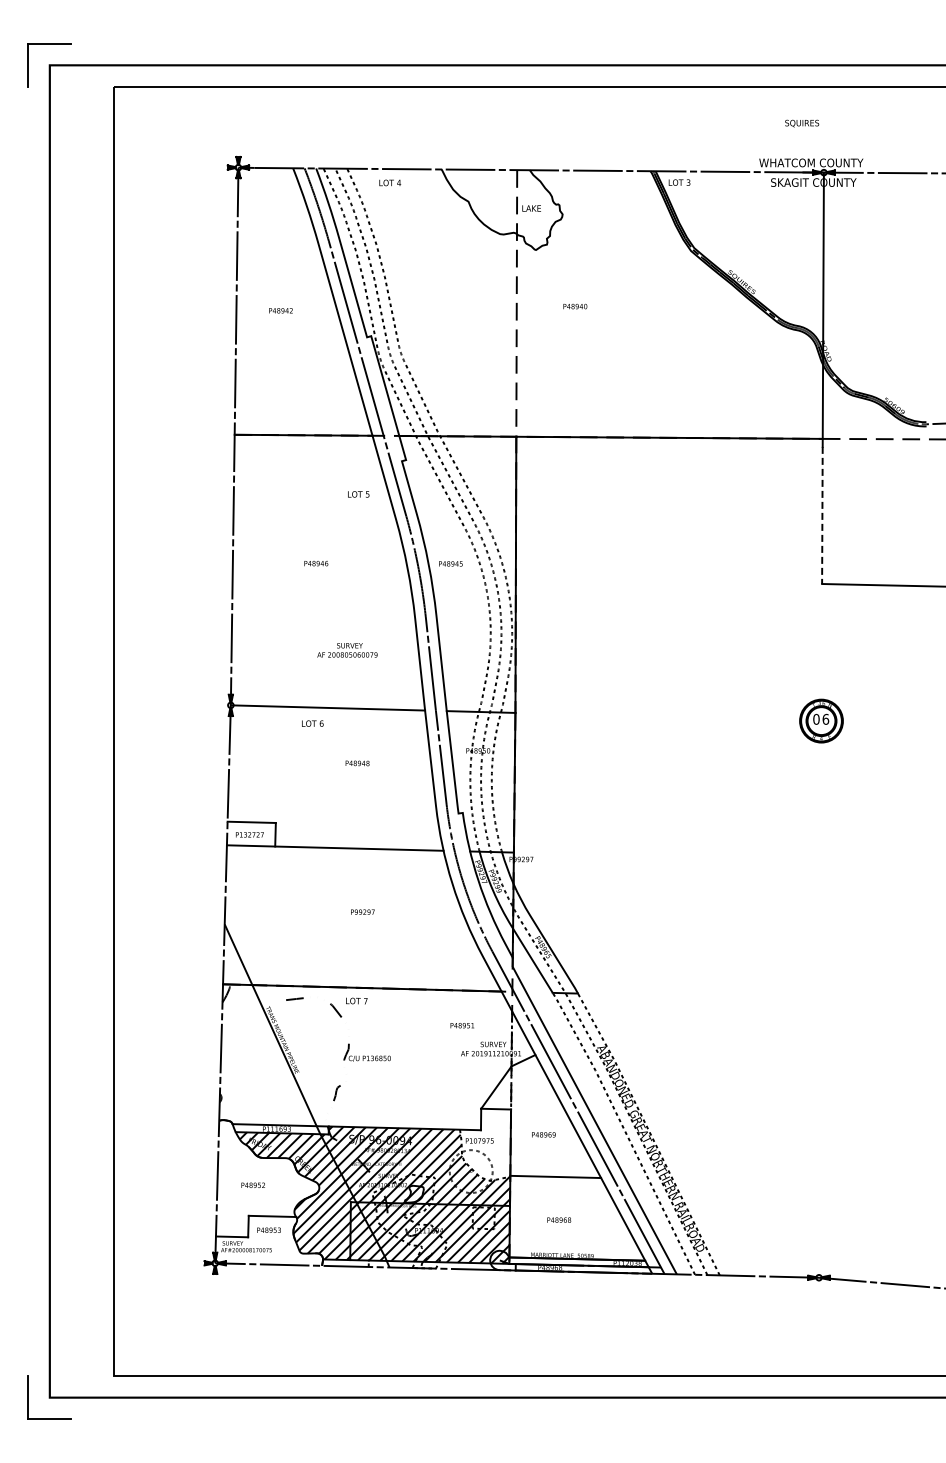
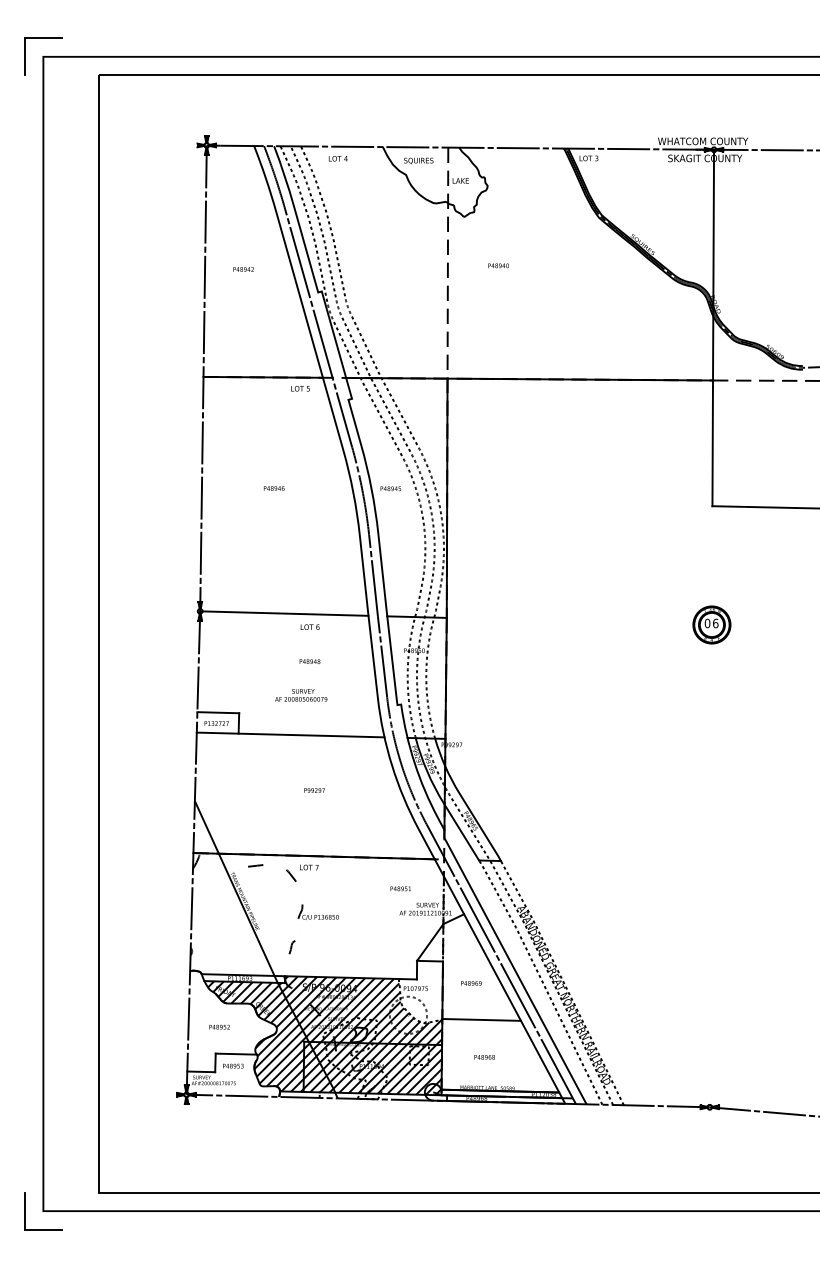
text: (802, 123) -> (419, 160), moved
text: (358, 494) -> (300, 388), moved
line: (822, 515) -> (712, 446), dashed -> solid
text: (347, 650) -> (301, 695), moved
text: (312, 723) -> (309, 627), moved

